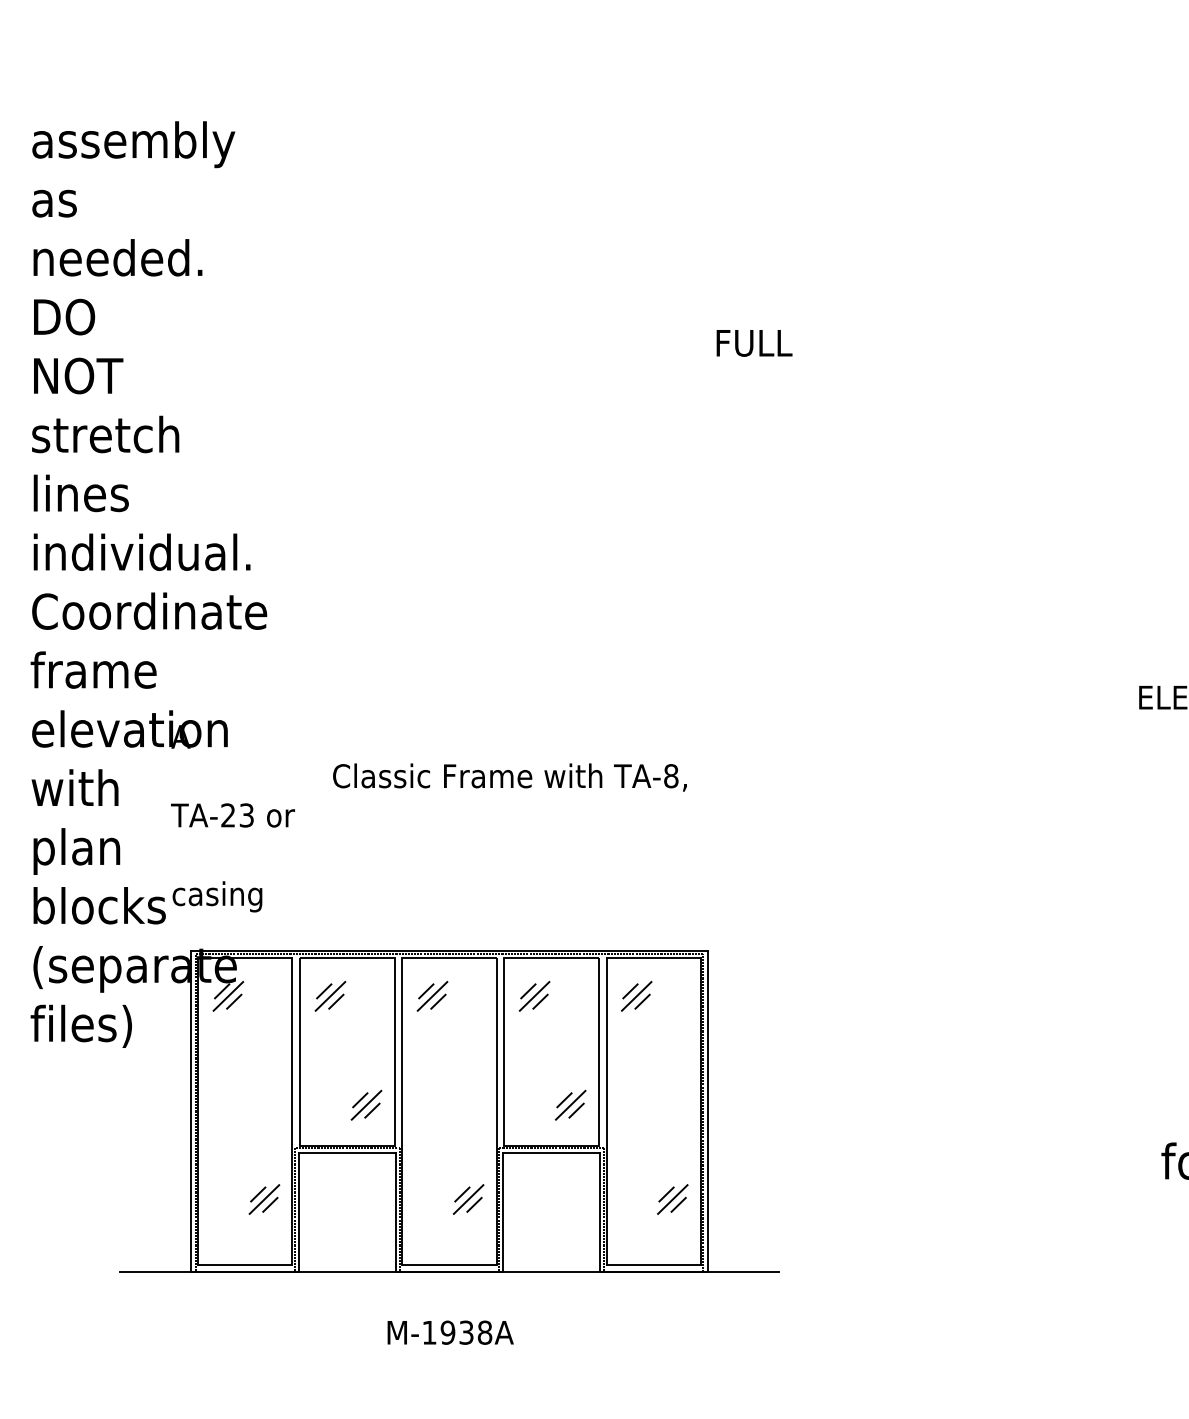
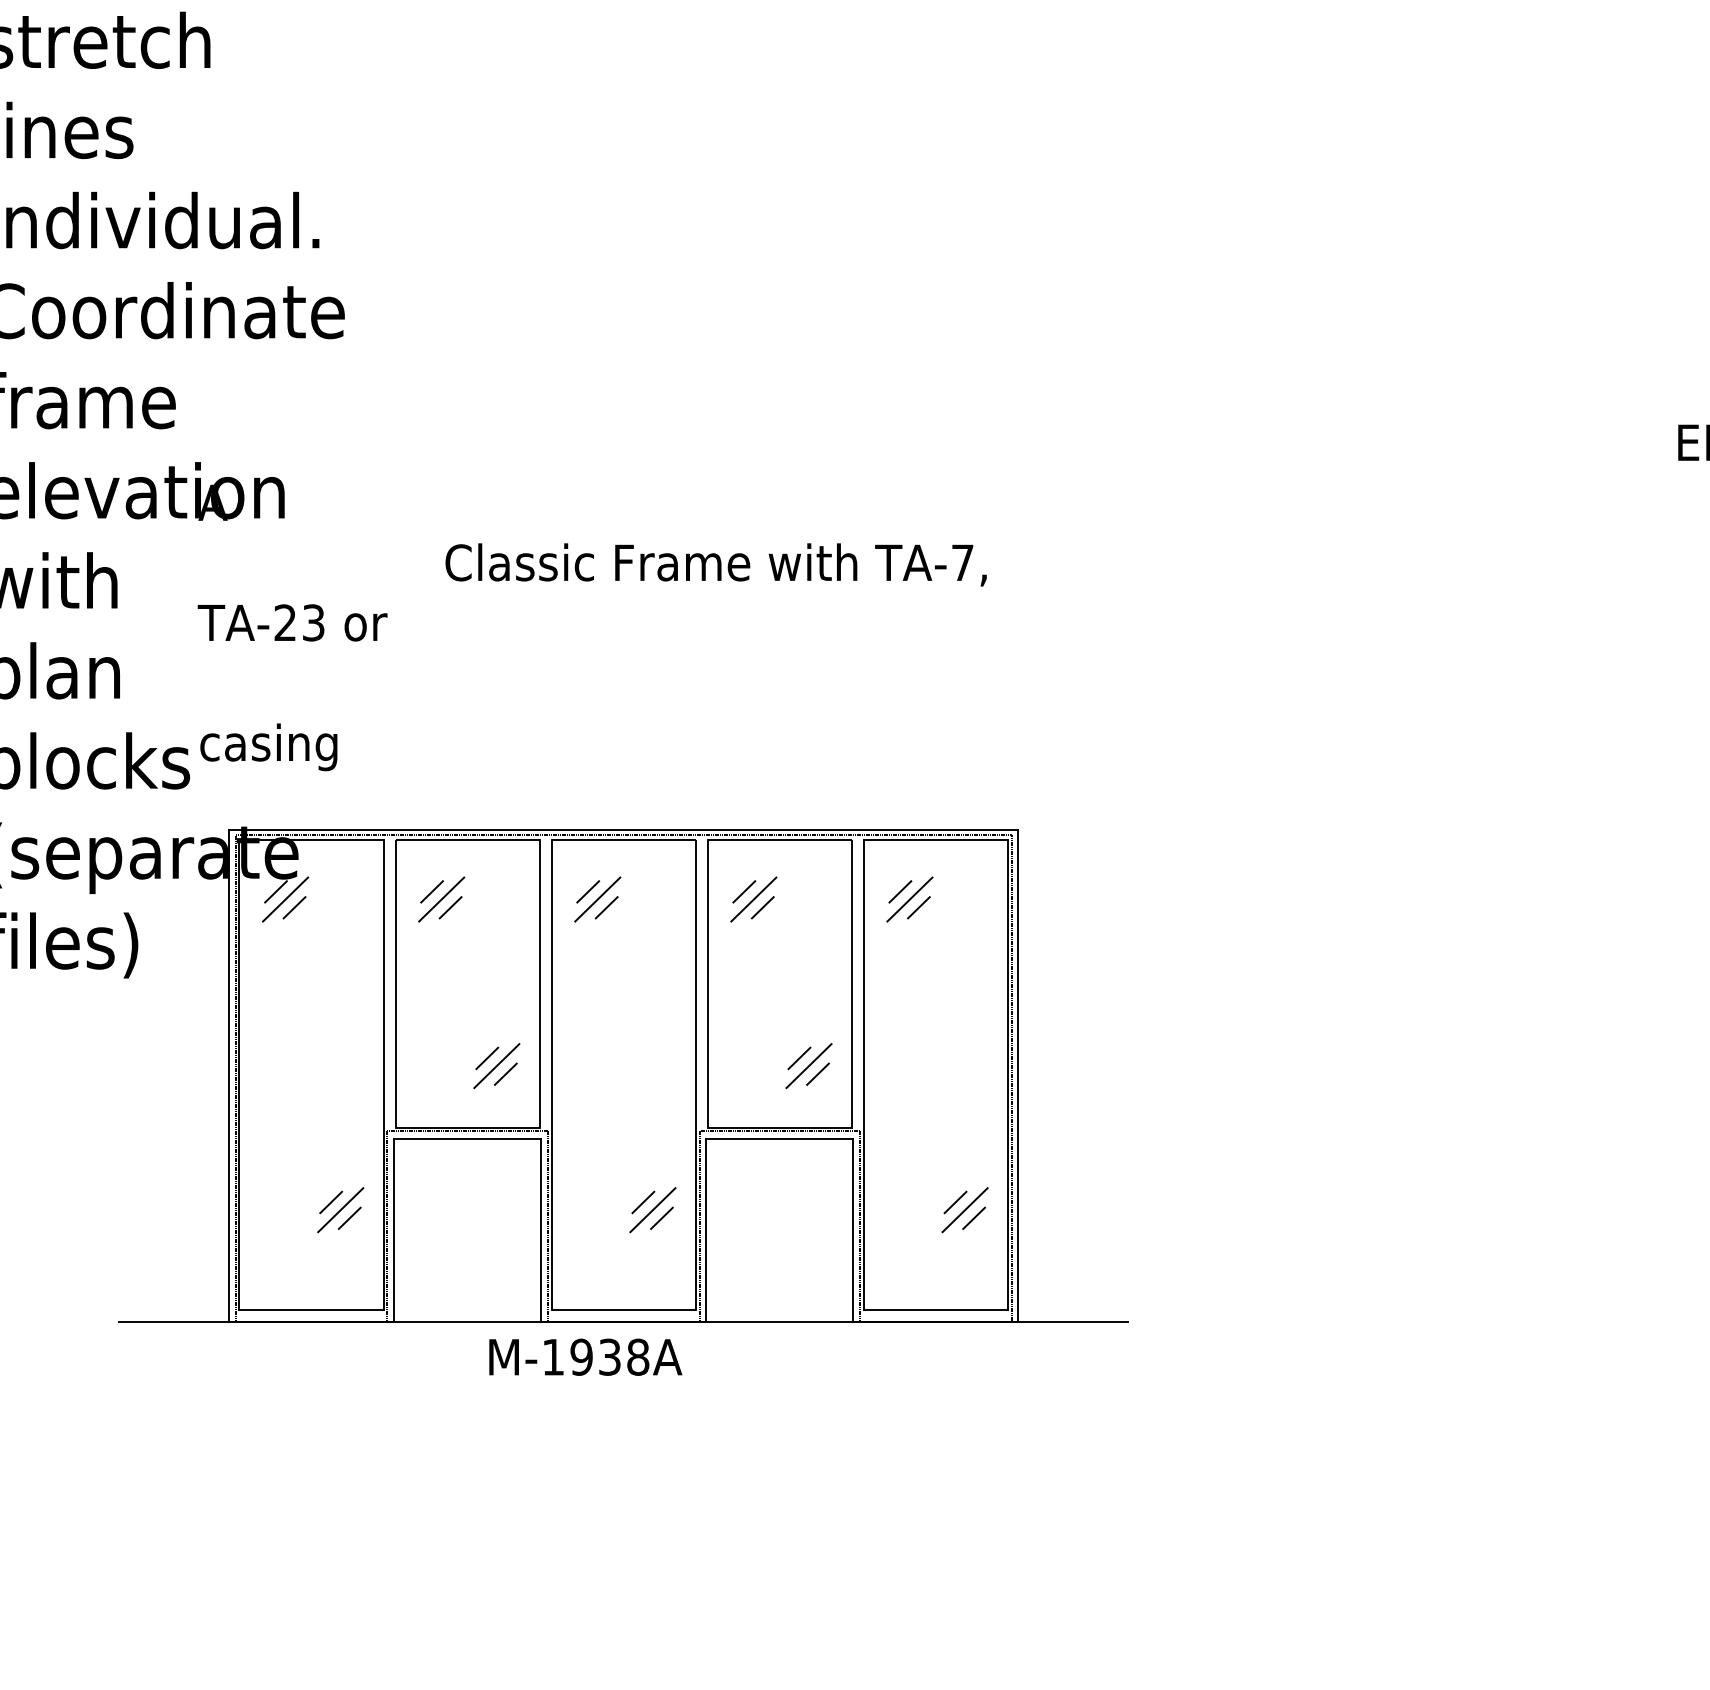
text: (671, 776) -> (963, 563), TA-8, -> TA-7,
text: (450, 1332) -> (585, 1356), moved

